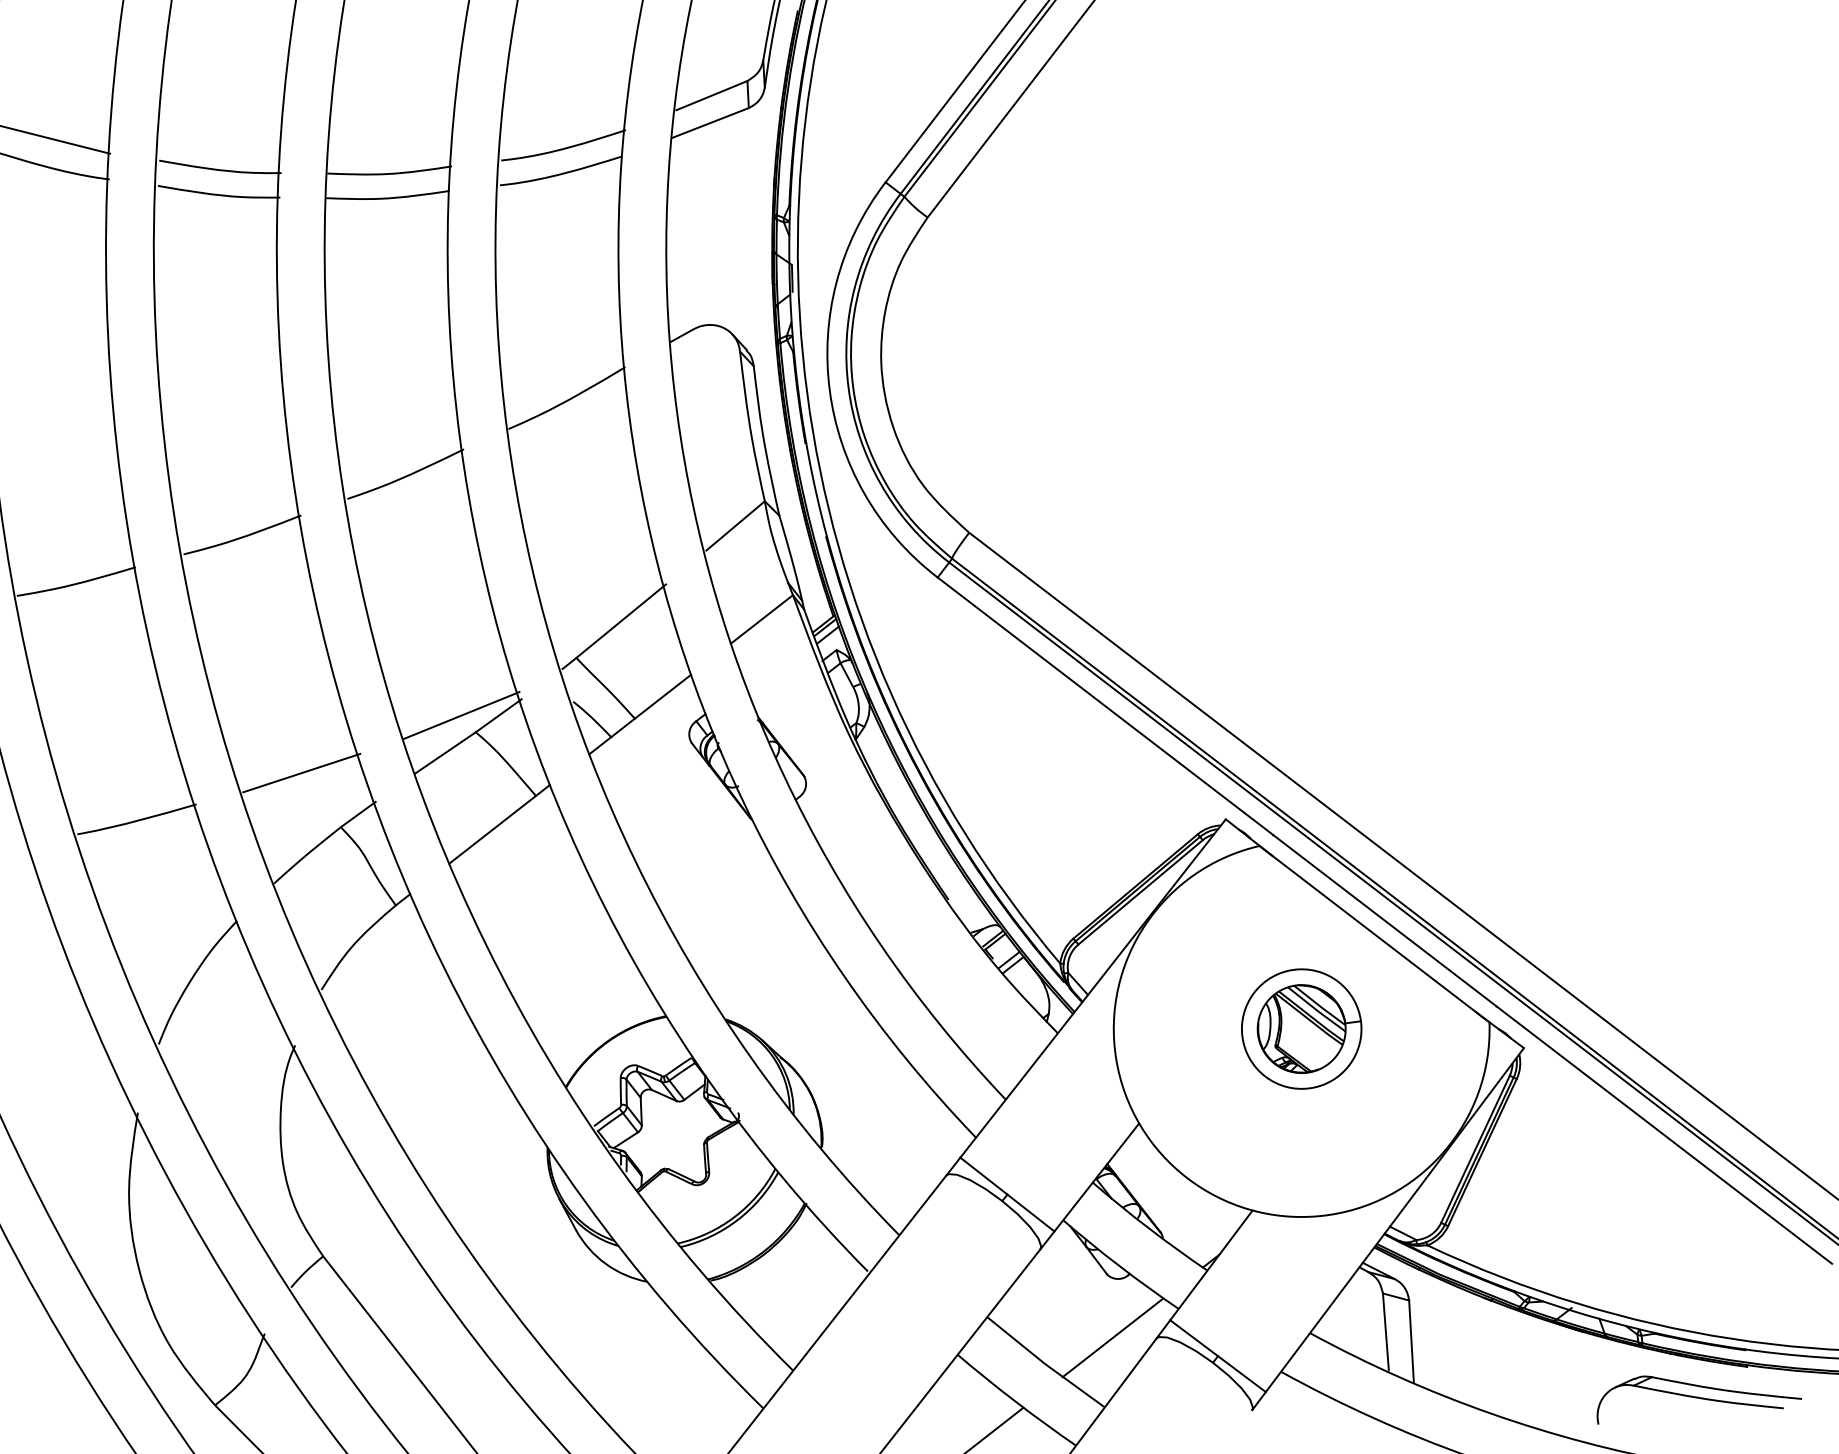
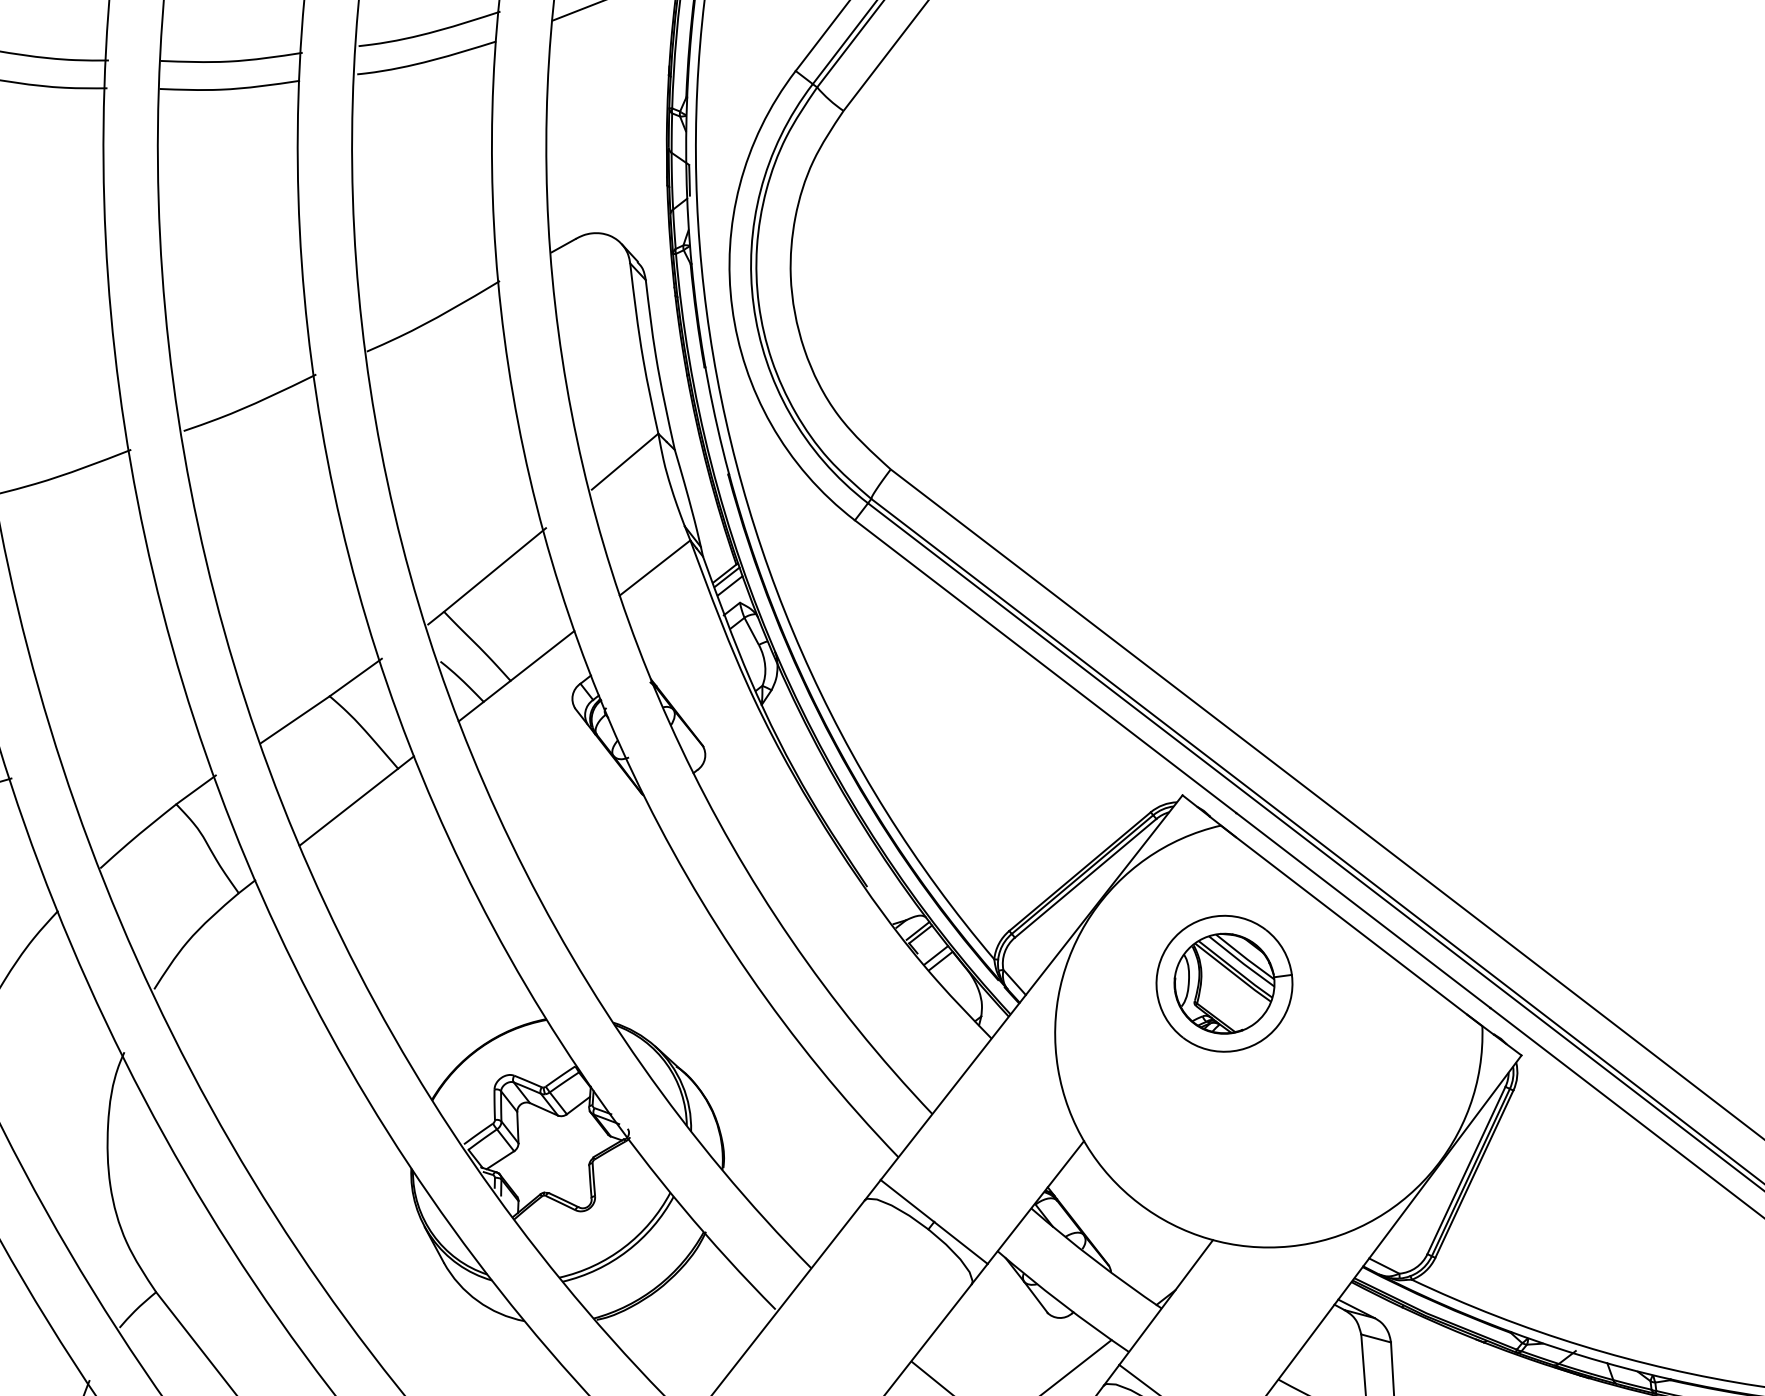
line: (461, 715) -> (313, 677), removed
line: (301, 772) -> (131, 742), removed
part: (1301, 1028) -> (1224, 983), moved

